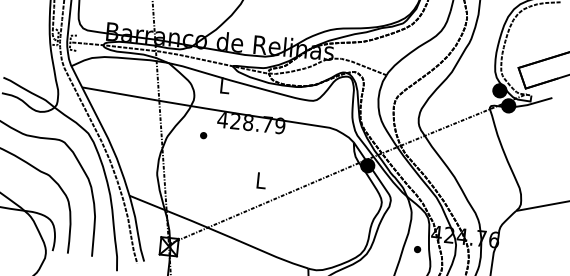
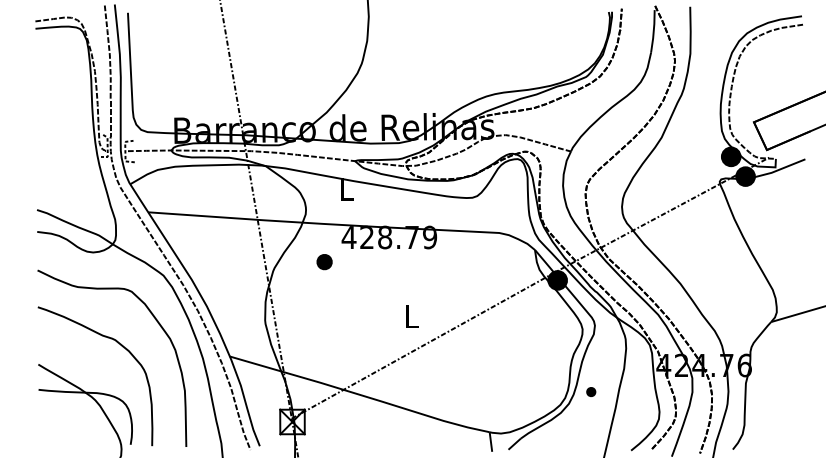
part: (203, 135) -> (324, 261), size x1.6
part: (417, 249) -> (591, 391), moved

